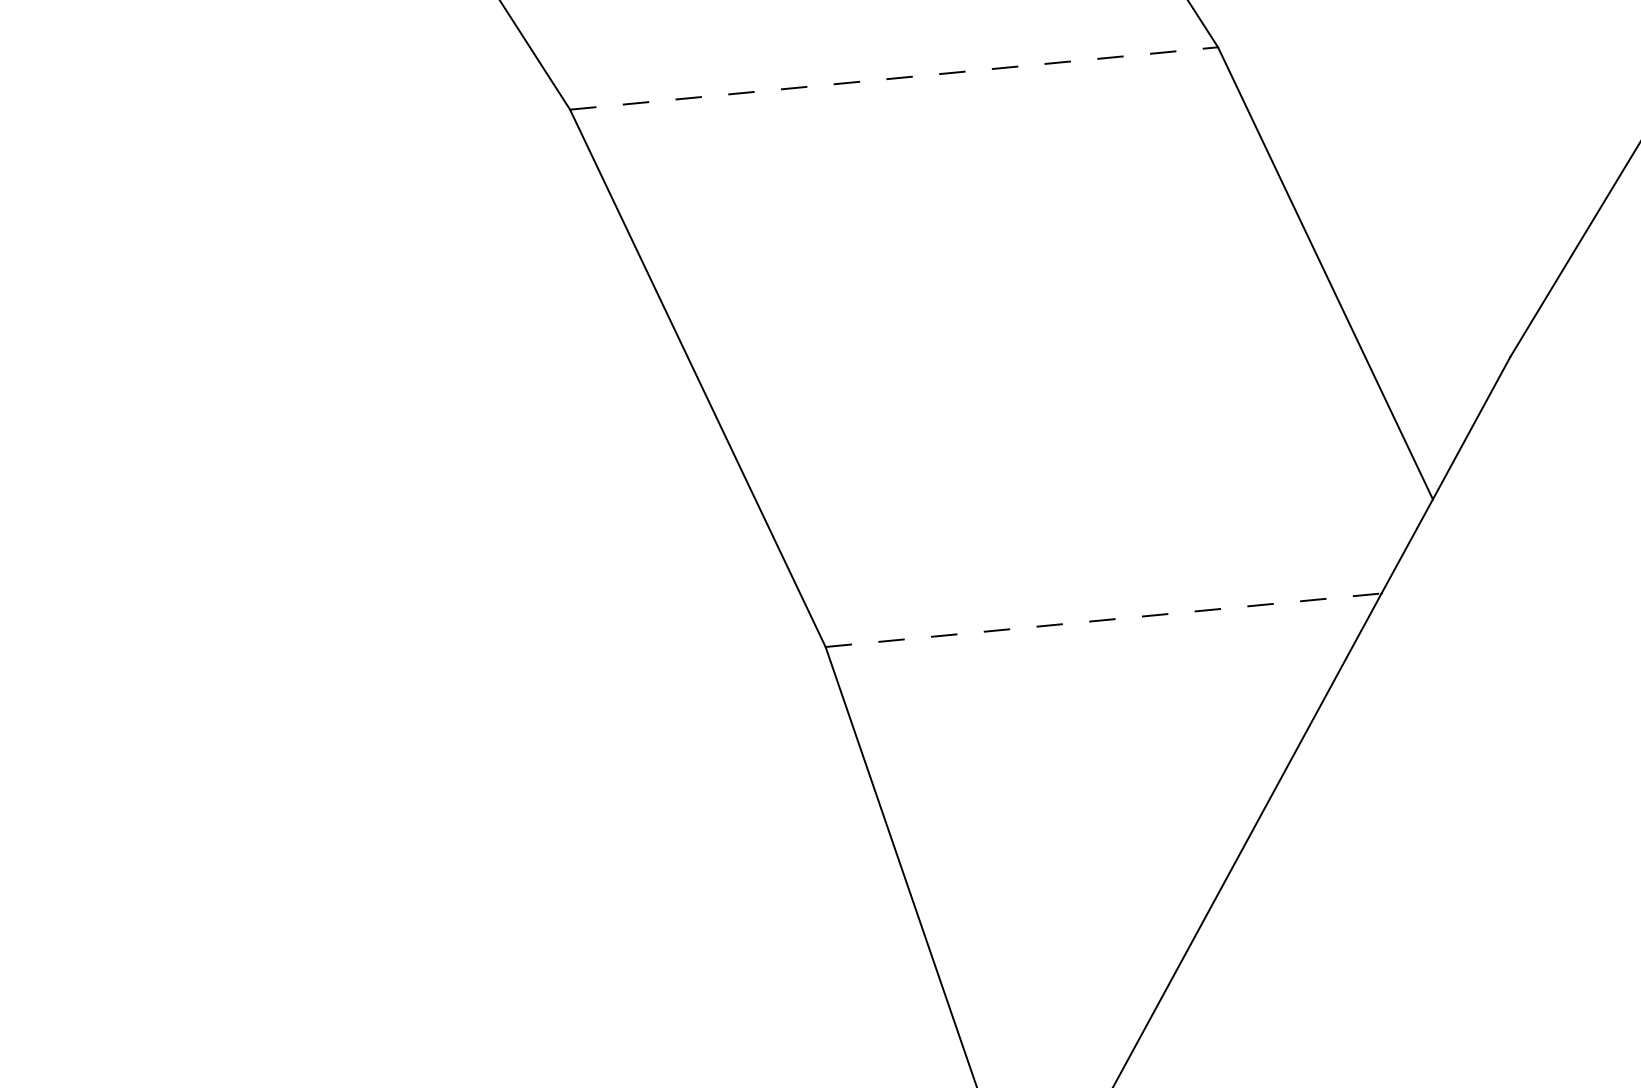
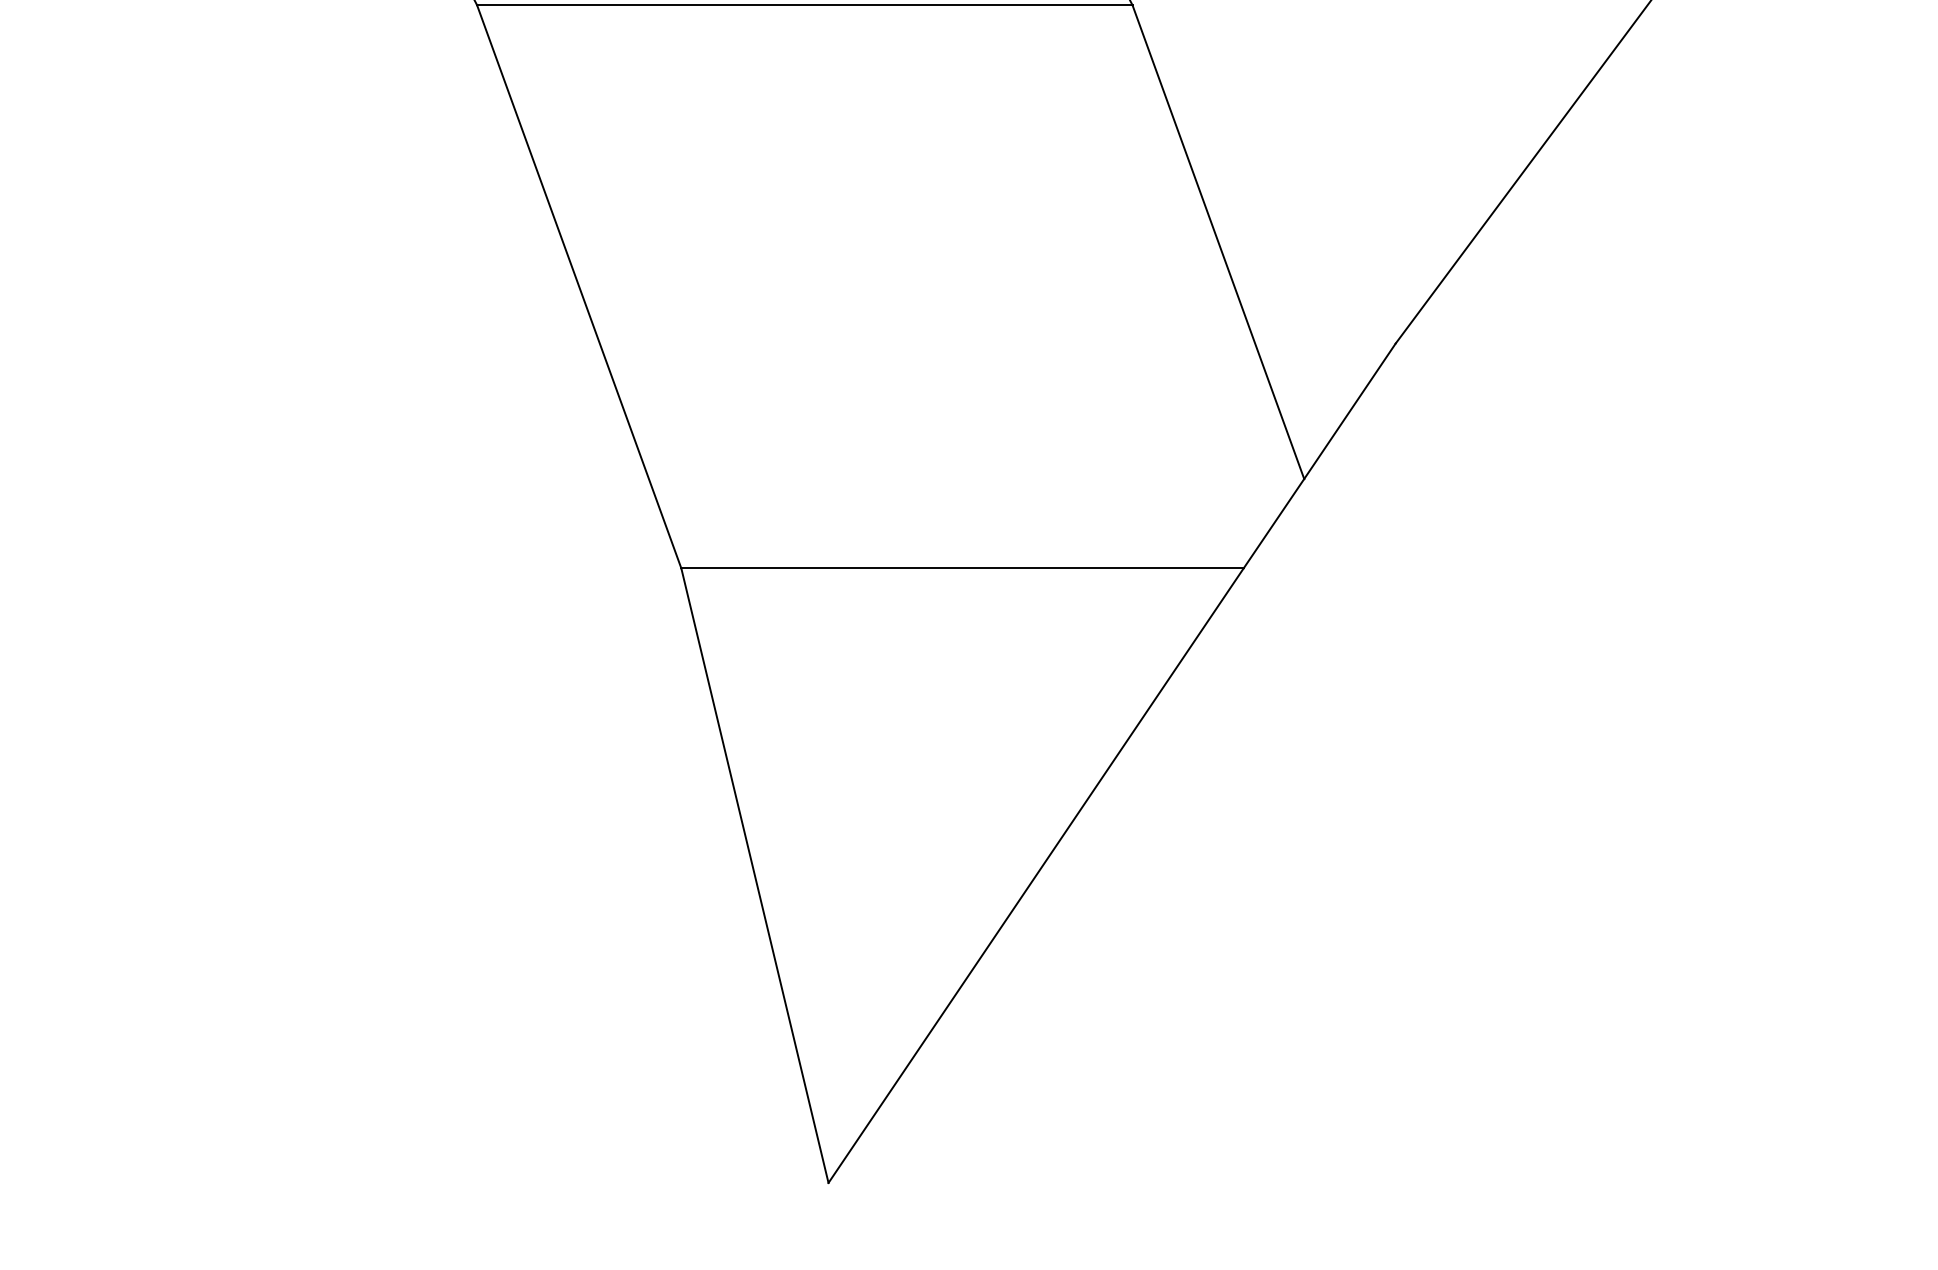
line: (893, 78) -> (804, 5), dashed -> solid
line: (1104, 620) -> (963, 568), dashed -> solid

